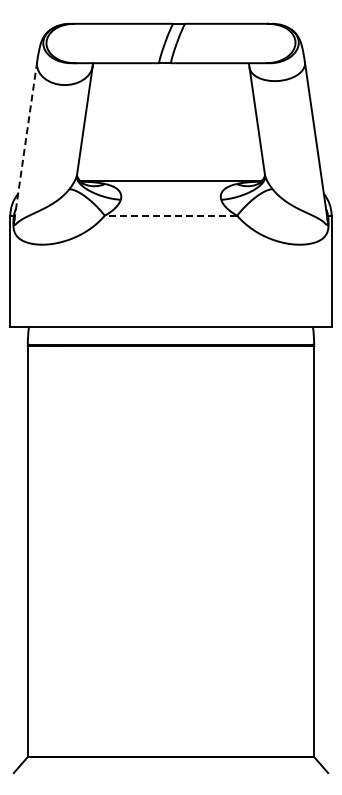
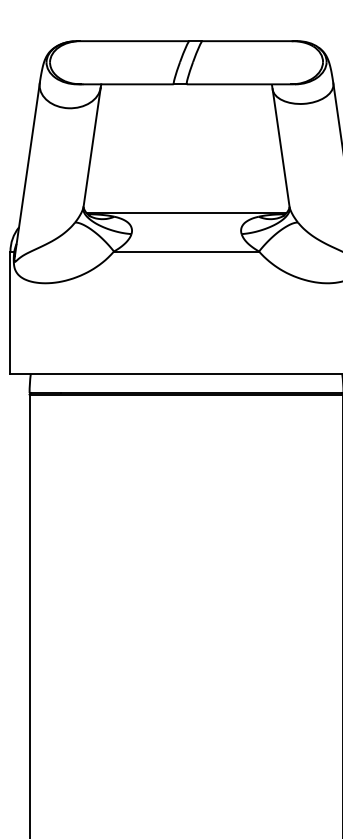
line: (25, 140) -> (27, 169), dashed -> solid
line: (170, 215) -> (186, 251), dashed -> solid

